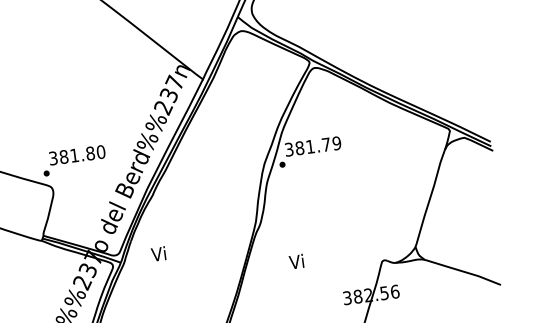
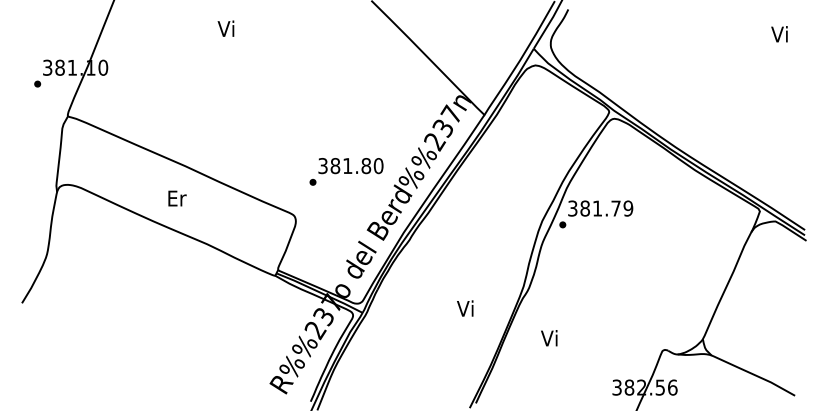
text: (74, 160) -> (346, 171), moved
text: (158, 253) -> (465, 308), moved
text: (296, 261) -> (549, 338), moved

